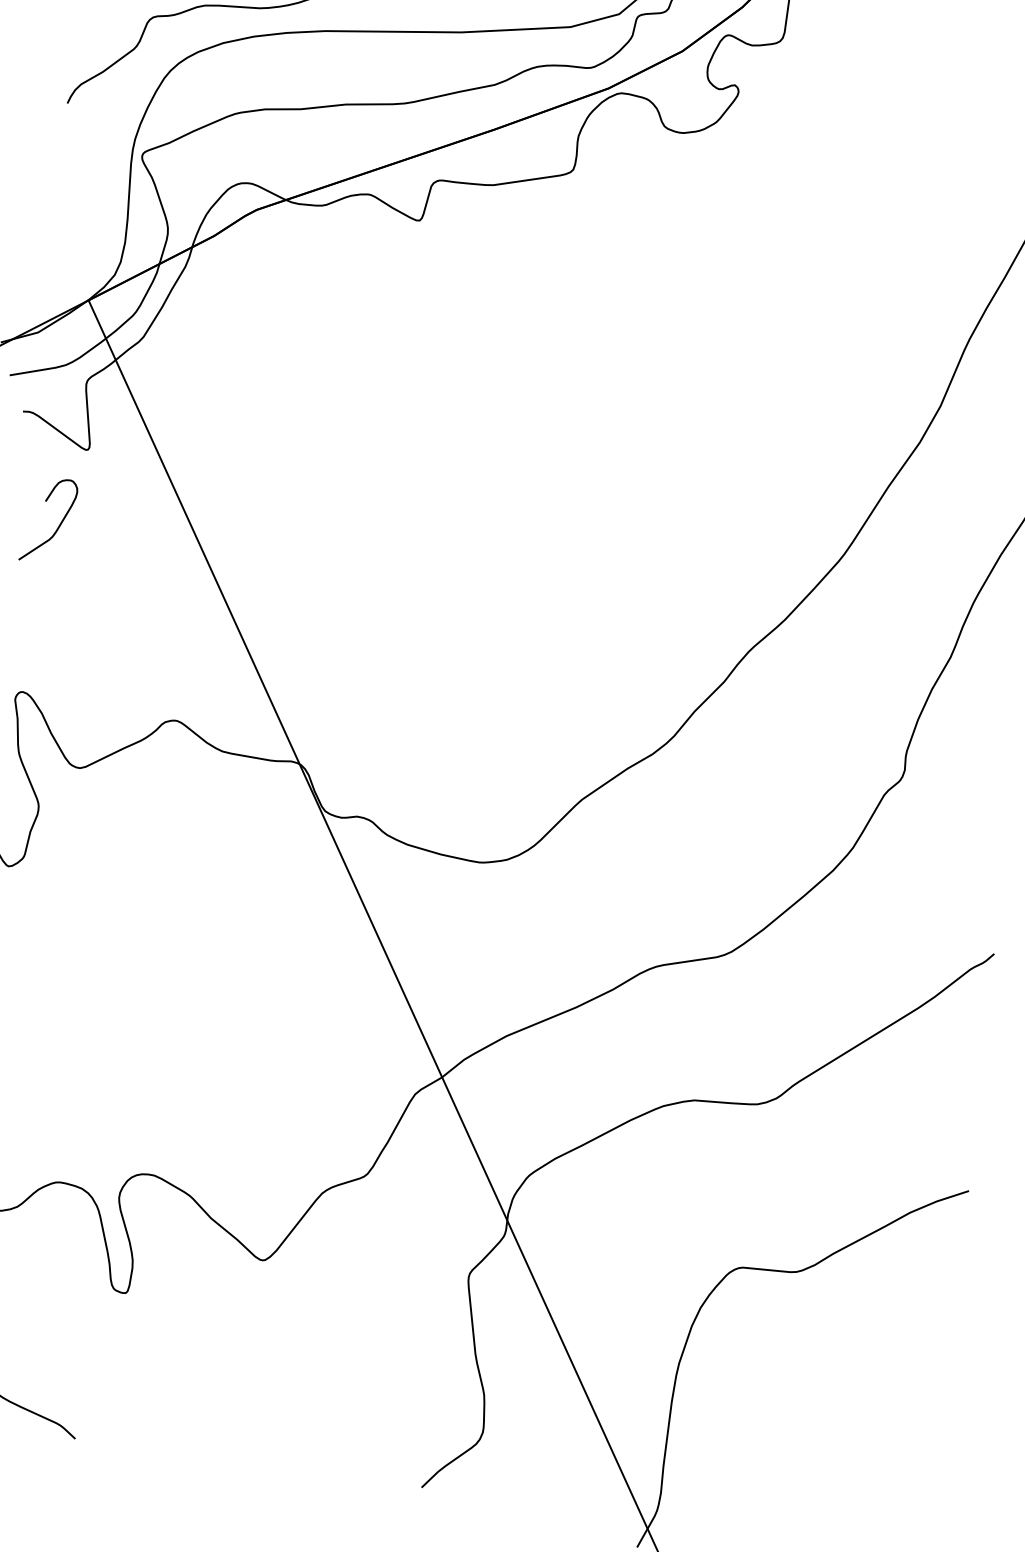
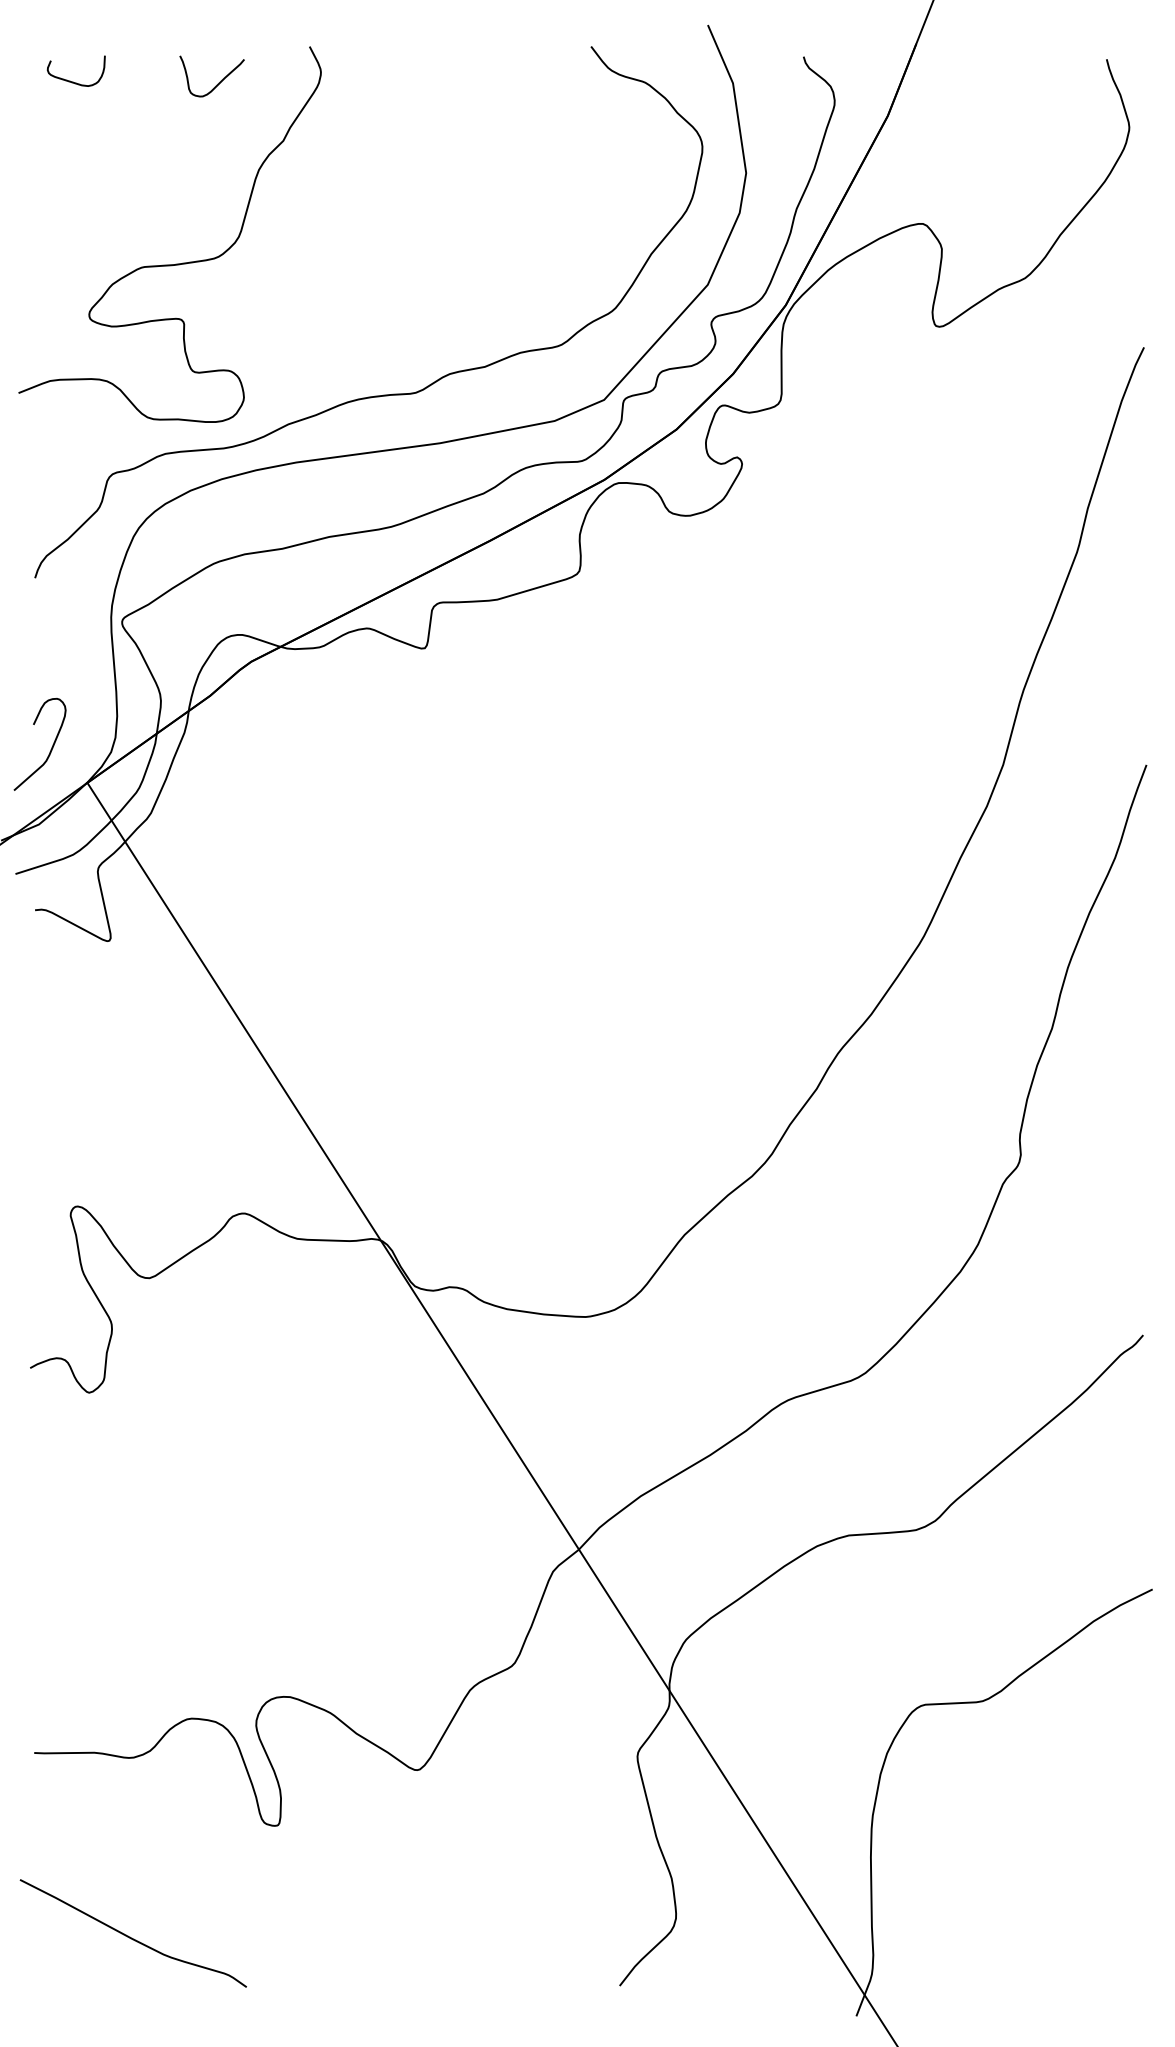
curve: (57, 526) -> (50, 749), moved

